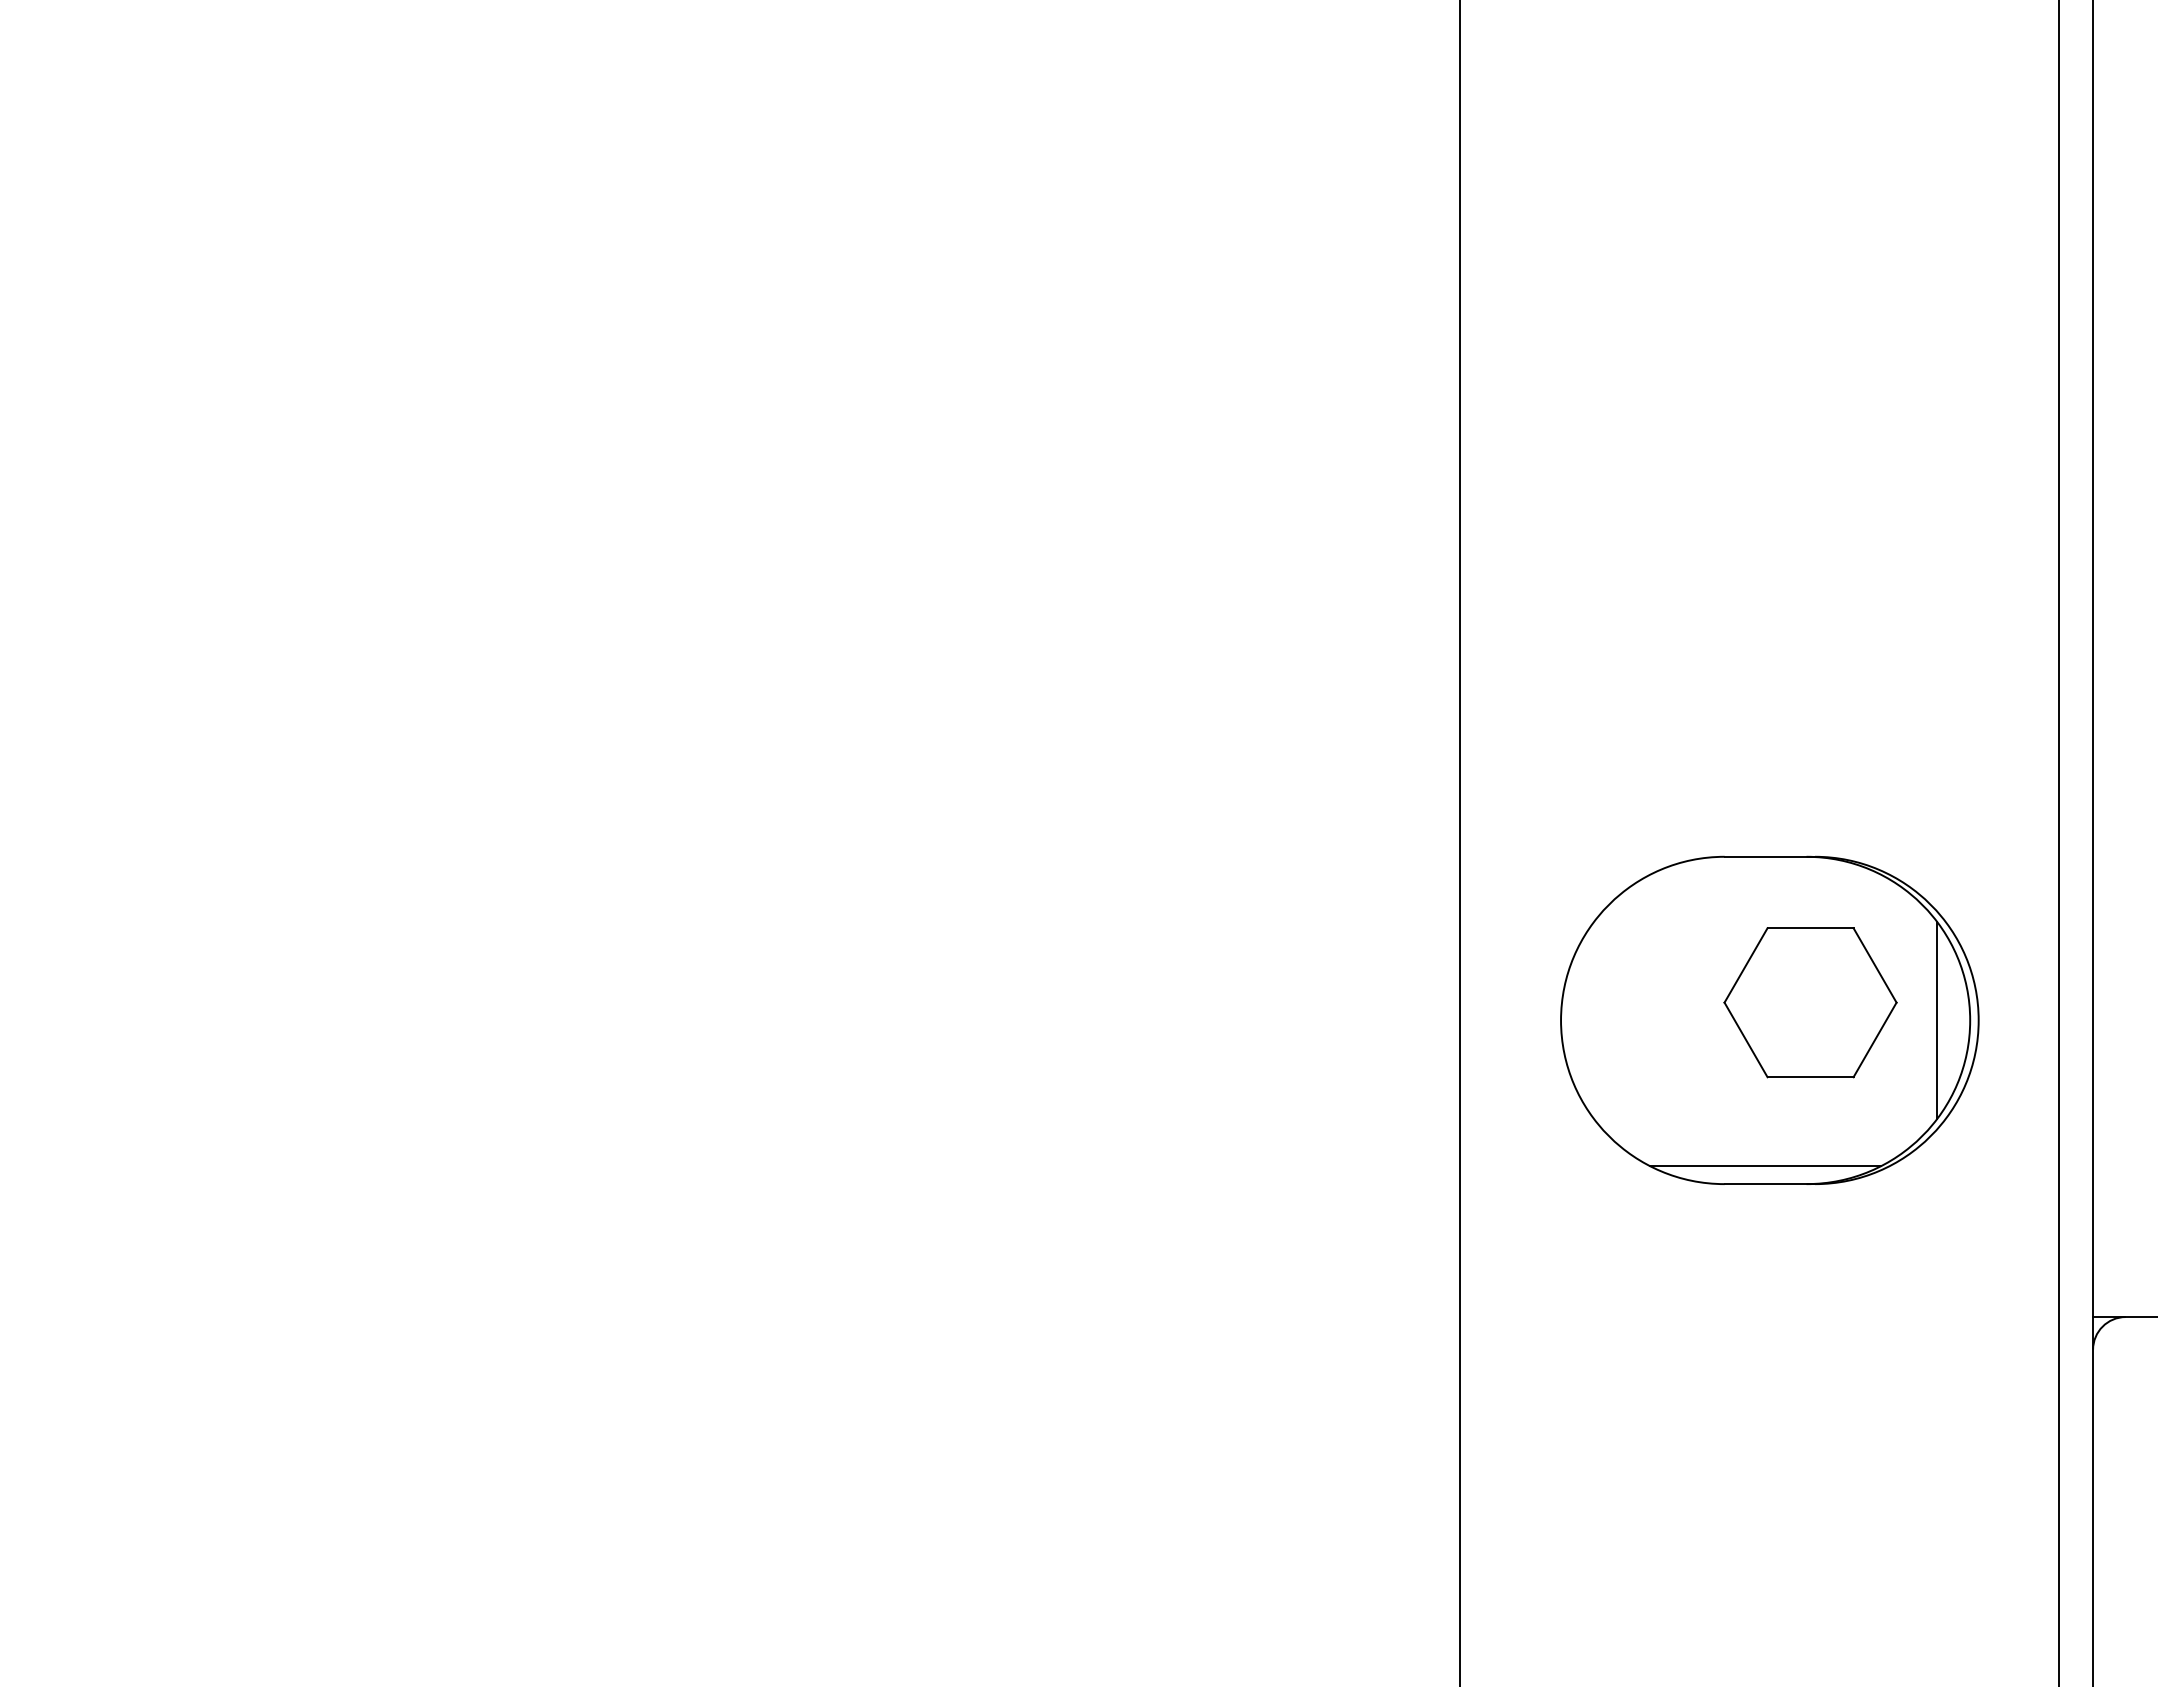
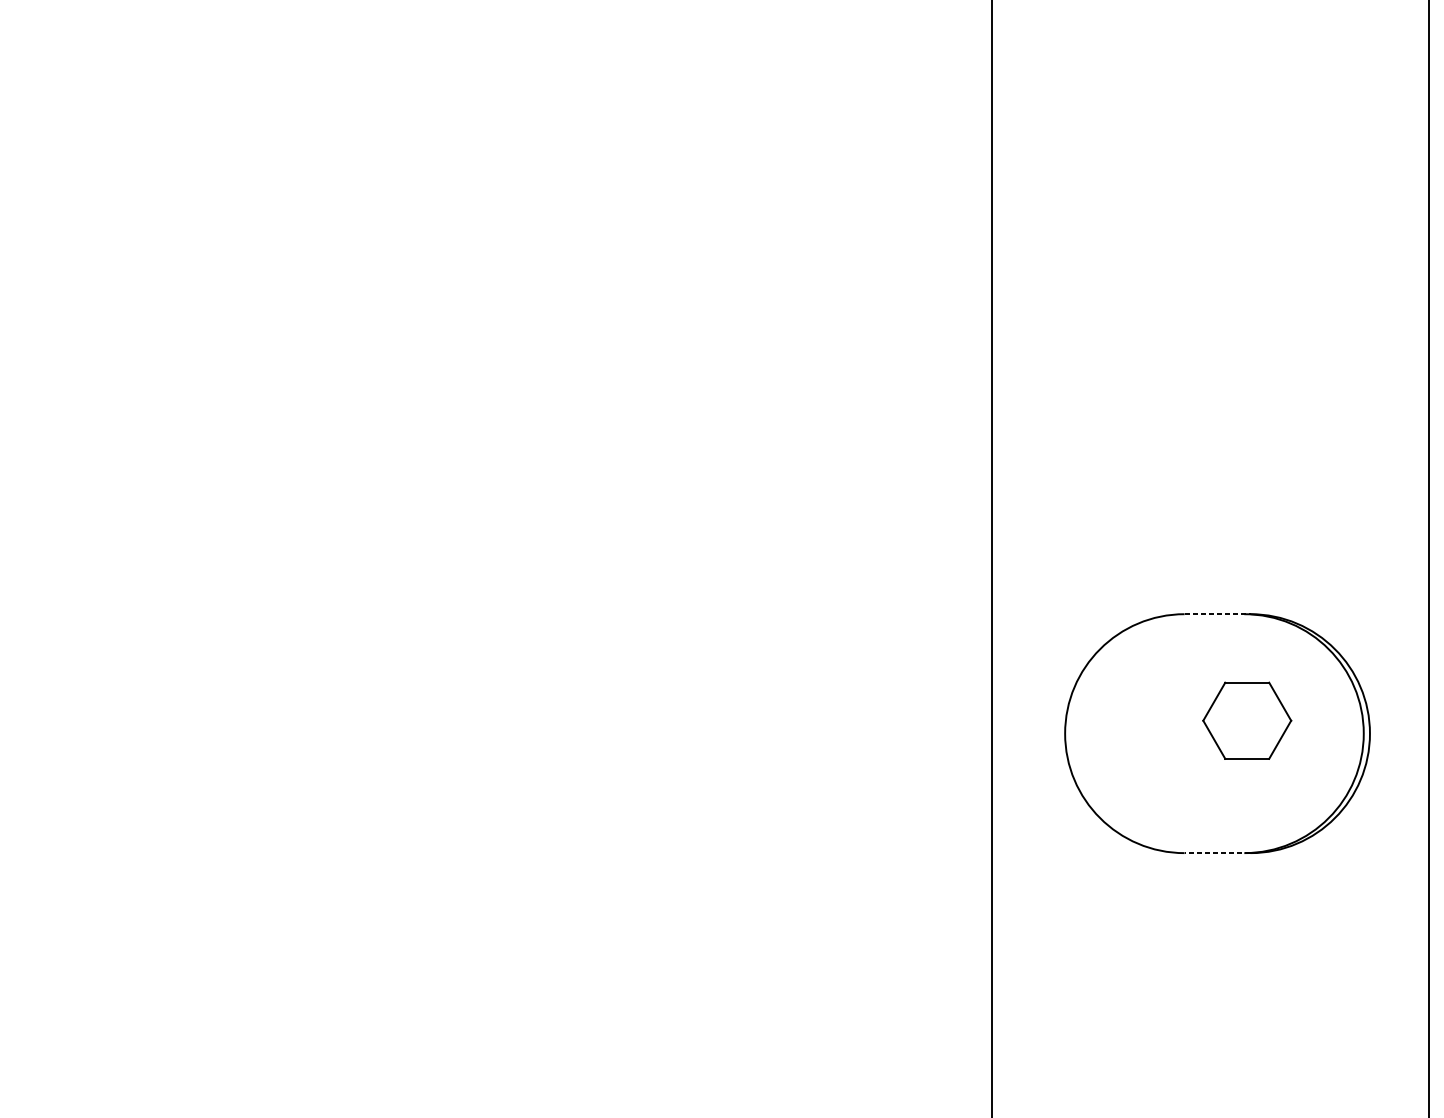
line: (1770, 856) -> (1218, 613), solid -> dashed
part: (1810, 1002) -> (1247, 720), size x0.7
line: (1937, 1020) -> (1339, 733), removed
line: (1765, 1166) -> (1214, 840), removed
line: (1769, 1184) -> (1217, 853), solid -> dashed

